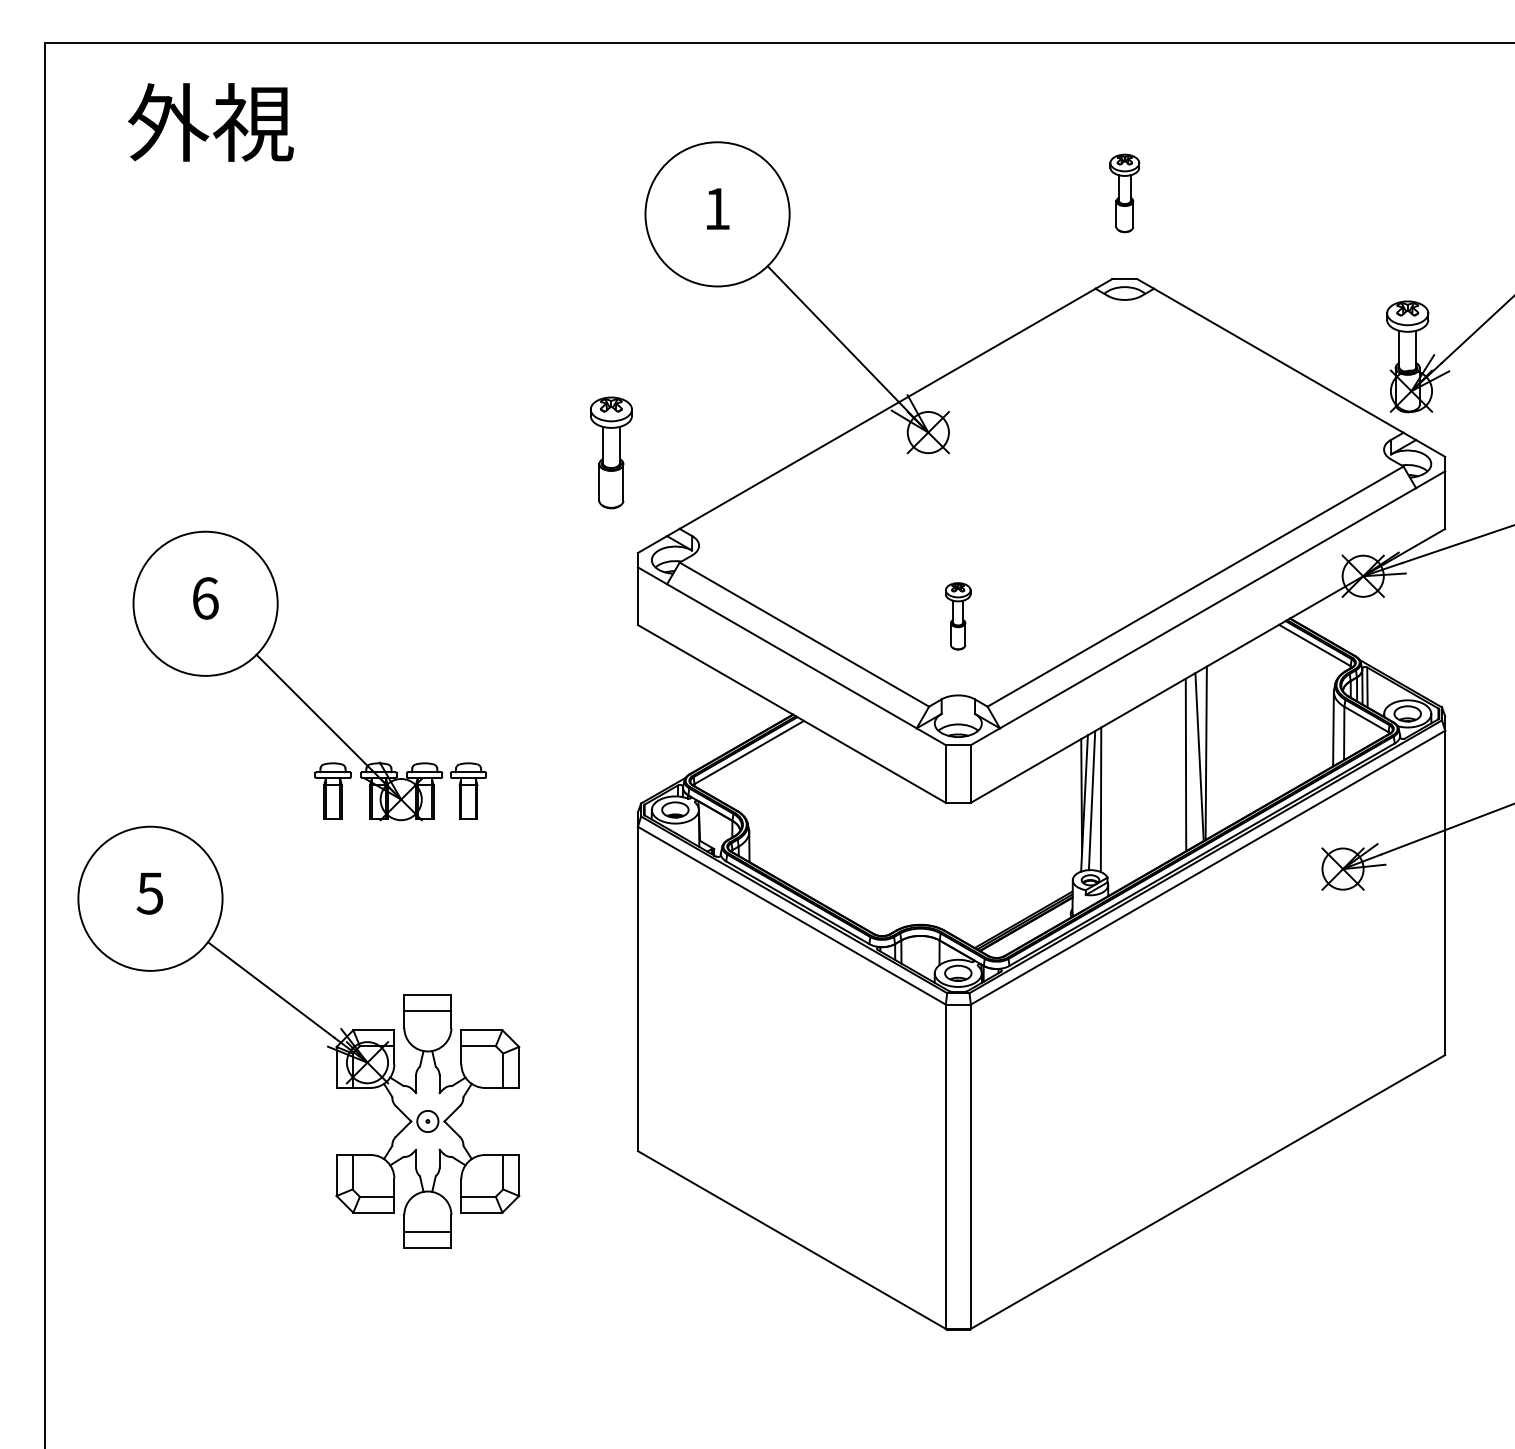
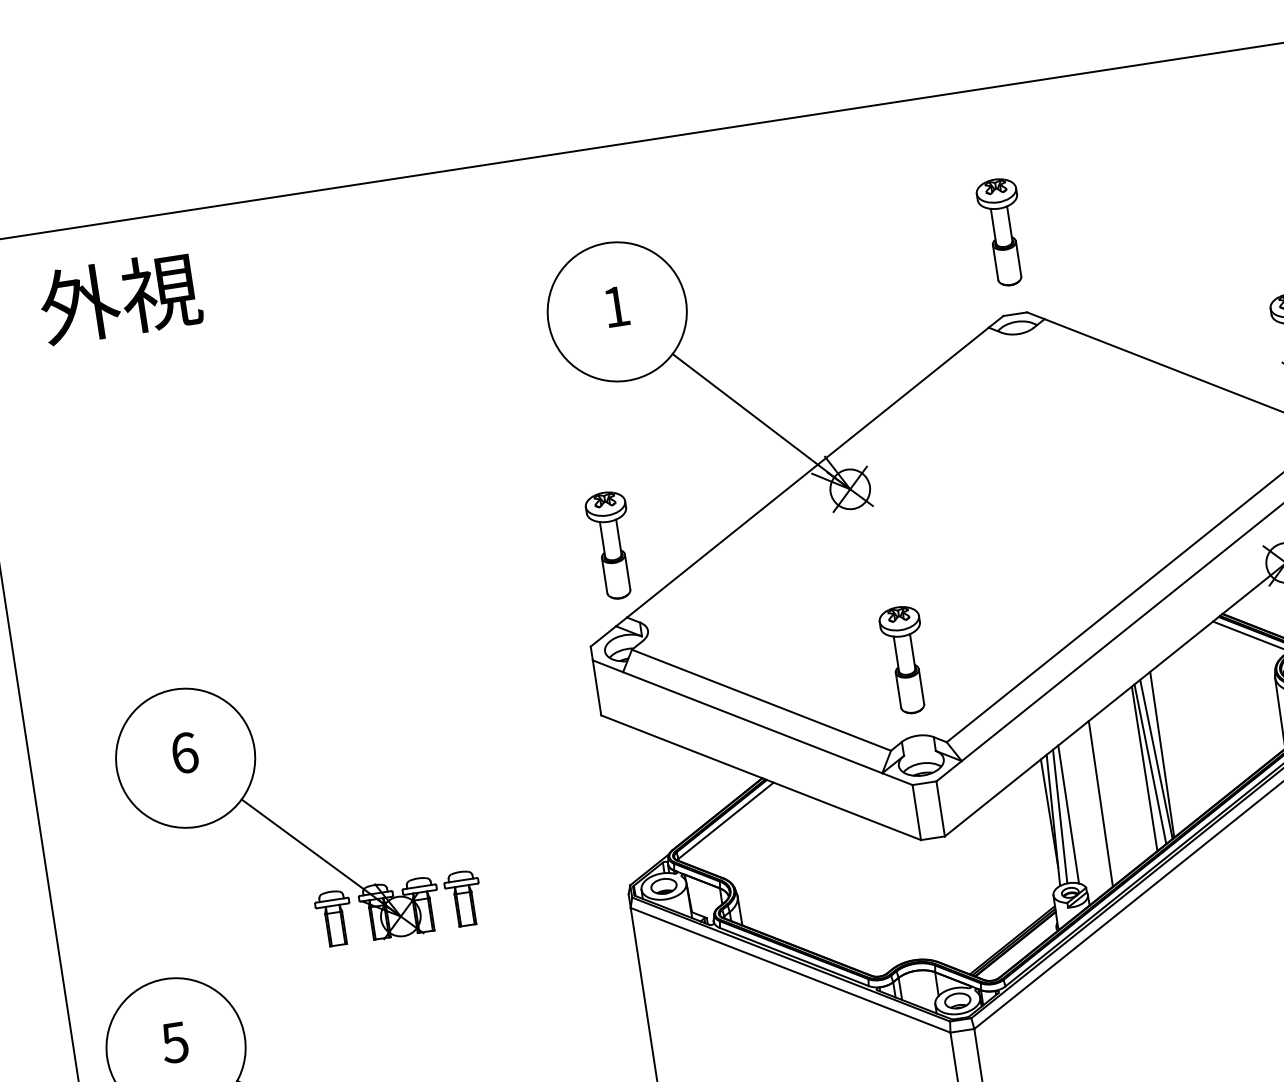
part: (1124, 193) -> (1002, 232), size x1.43
part: (610, 452) -> (610, 545), moved
part: (957, 616) -> (904, 660), size x1.67
line: (1192, 760) -> (1150, 763), added
line: (1135, 793) -> (1100, 803), added

